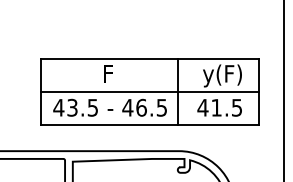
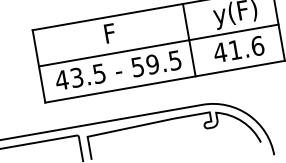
text: (134, 107) -> (145, 65), 46.5 -> 59.5
text: (236, 107) -> (257, 45), 41.5 -> 41.6

